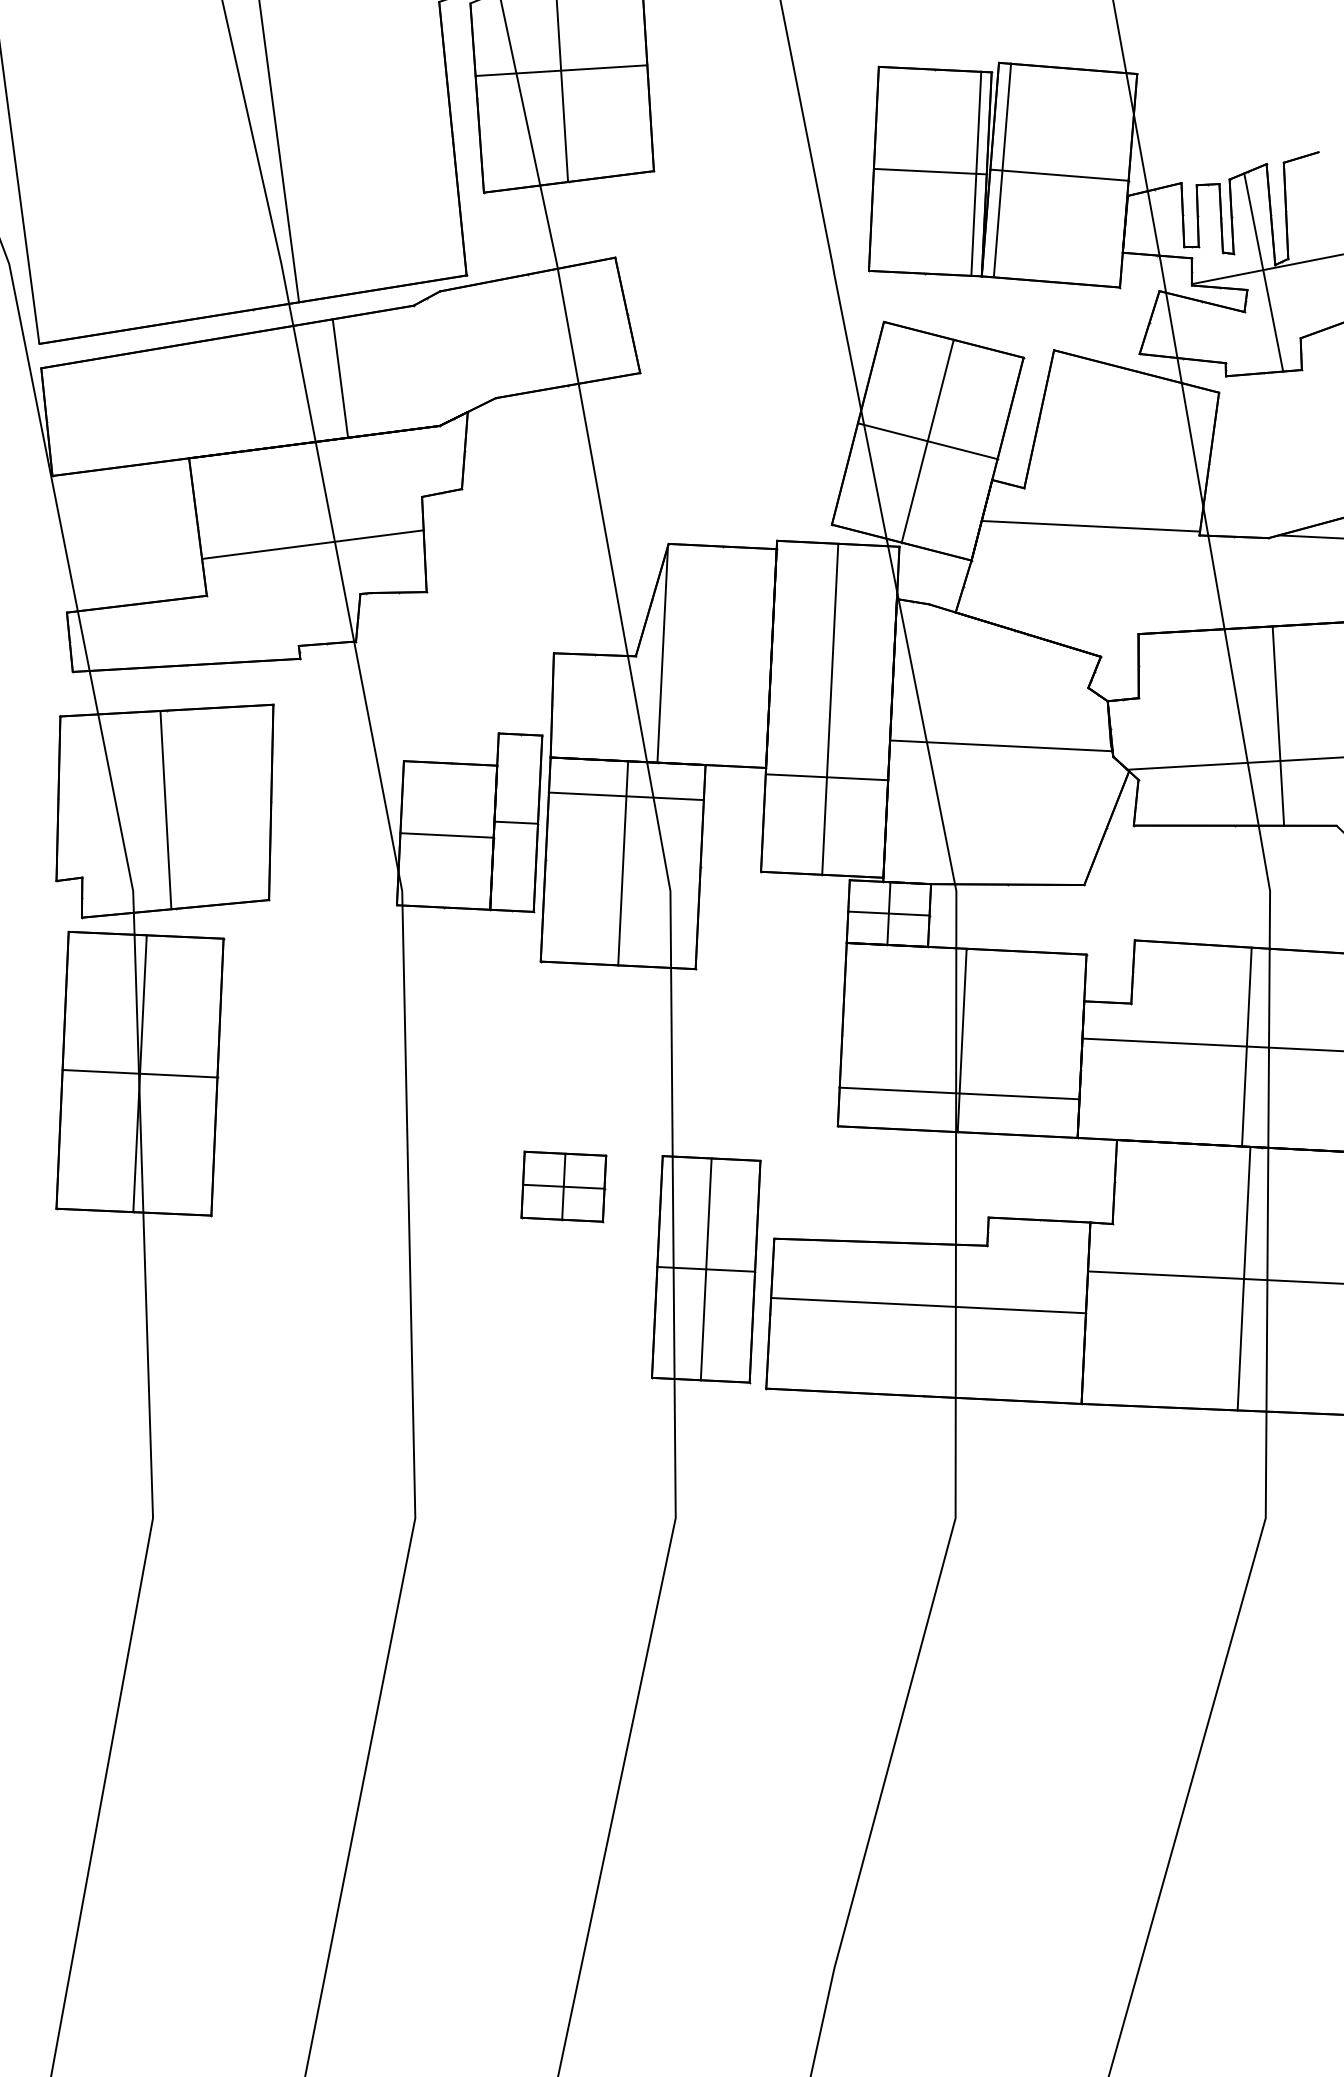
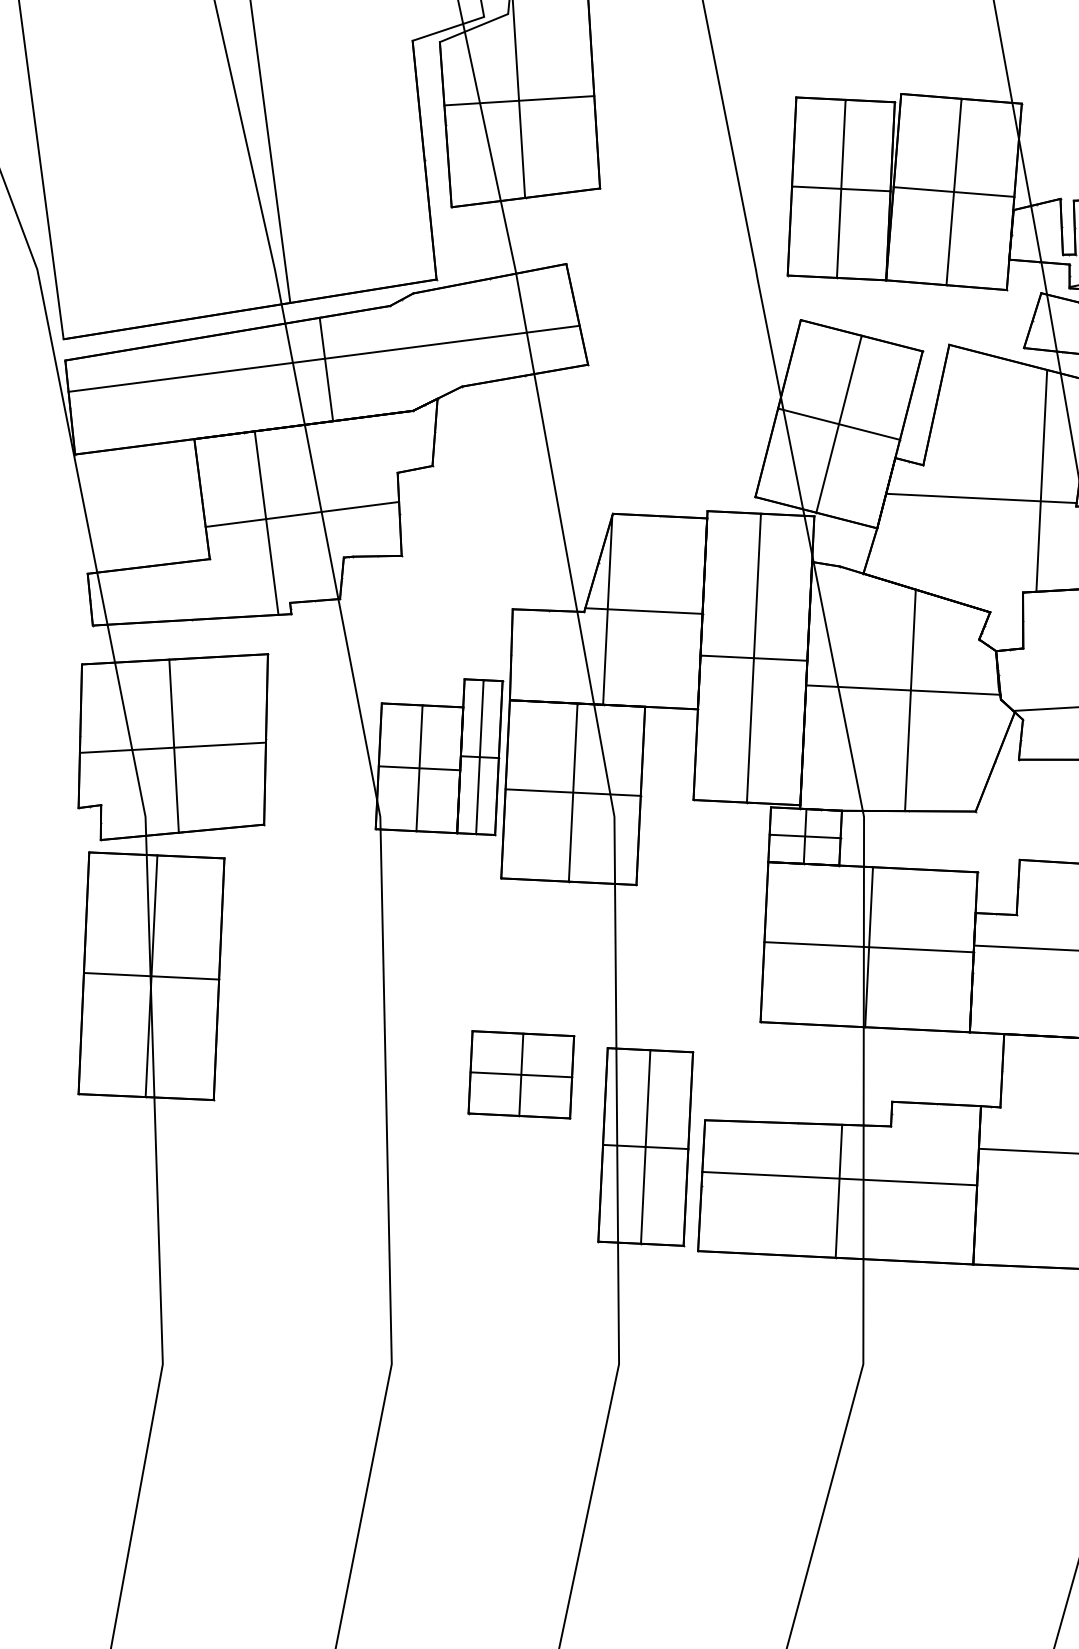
line: (1002, 169) -> (954, 191), moved
line: (976, 173) -> (841, 188), moved
line: (337, 366) -> (323, 358), added
line: (1159, 506) -> (1041, 481), added
line: (271, 554) -> (266, 523), added
line: (704, 655) -> (644, 611), added
line: (1009, 757) -> (910, 700), added
line: (827, 777) -> (754, 658), moved
line: (625, 796) -> (572, 792), moved
line: (164, 811) -> (172, 747), added
line: (515, 822) -> (479, 756), added
line: (446, 835) -> (419, 768), added
line: (959, 1093) -> (869, 947), moved
part: (563, 1186) -> (521, 1074), size x1.43
line: (927, 1319) -> (838, 1190), added

